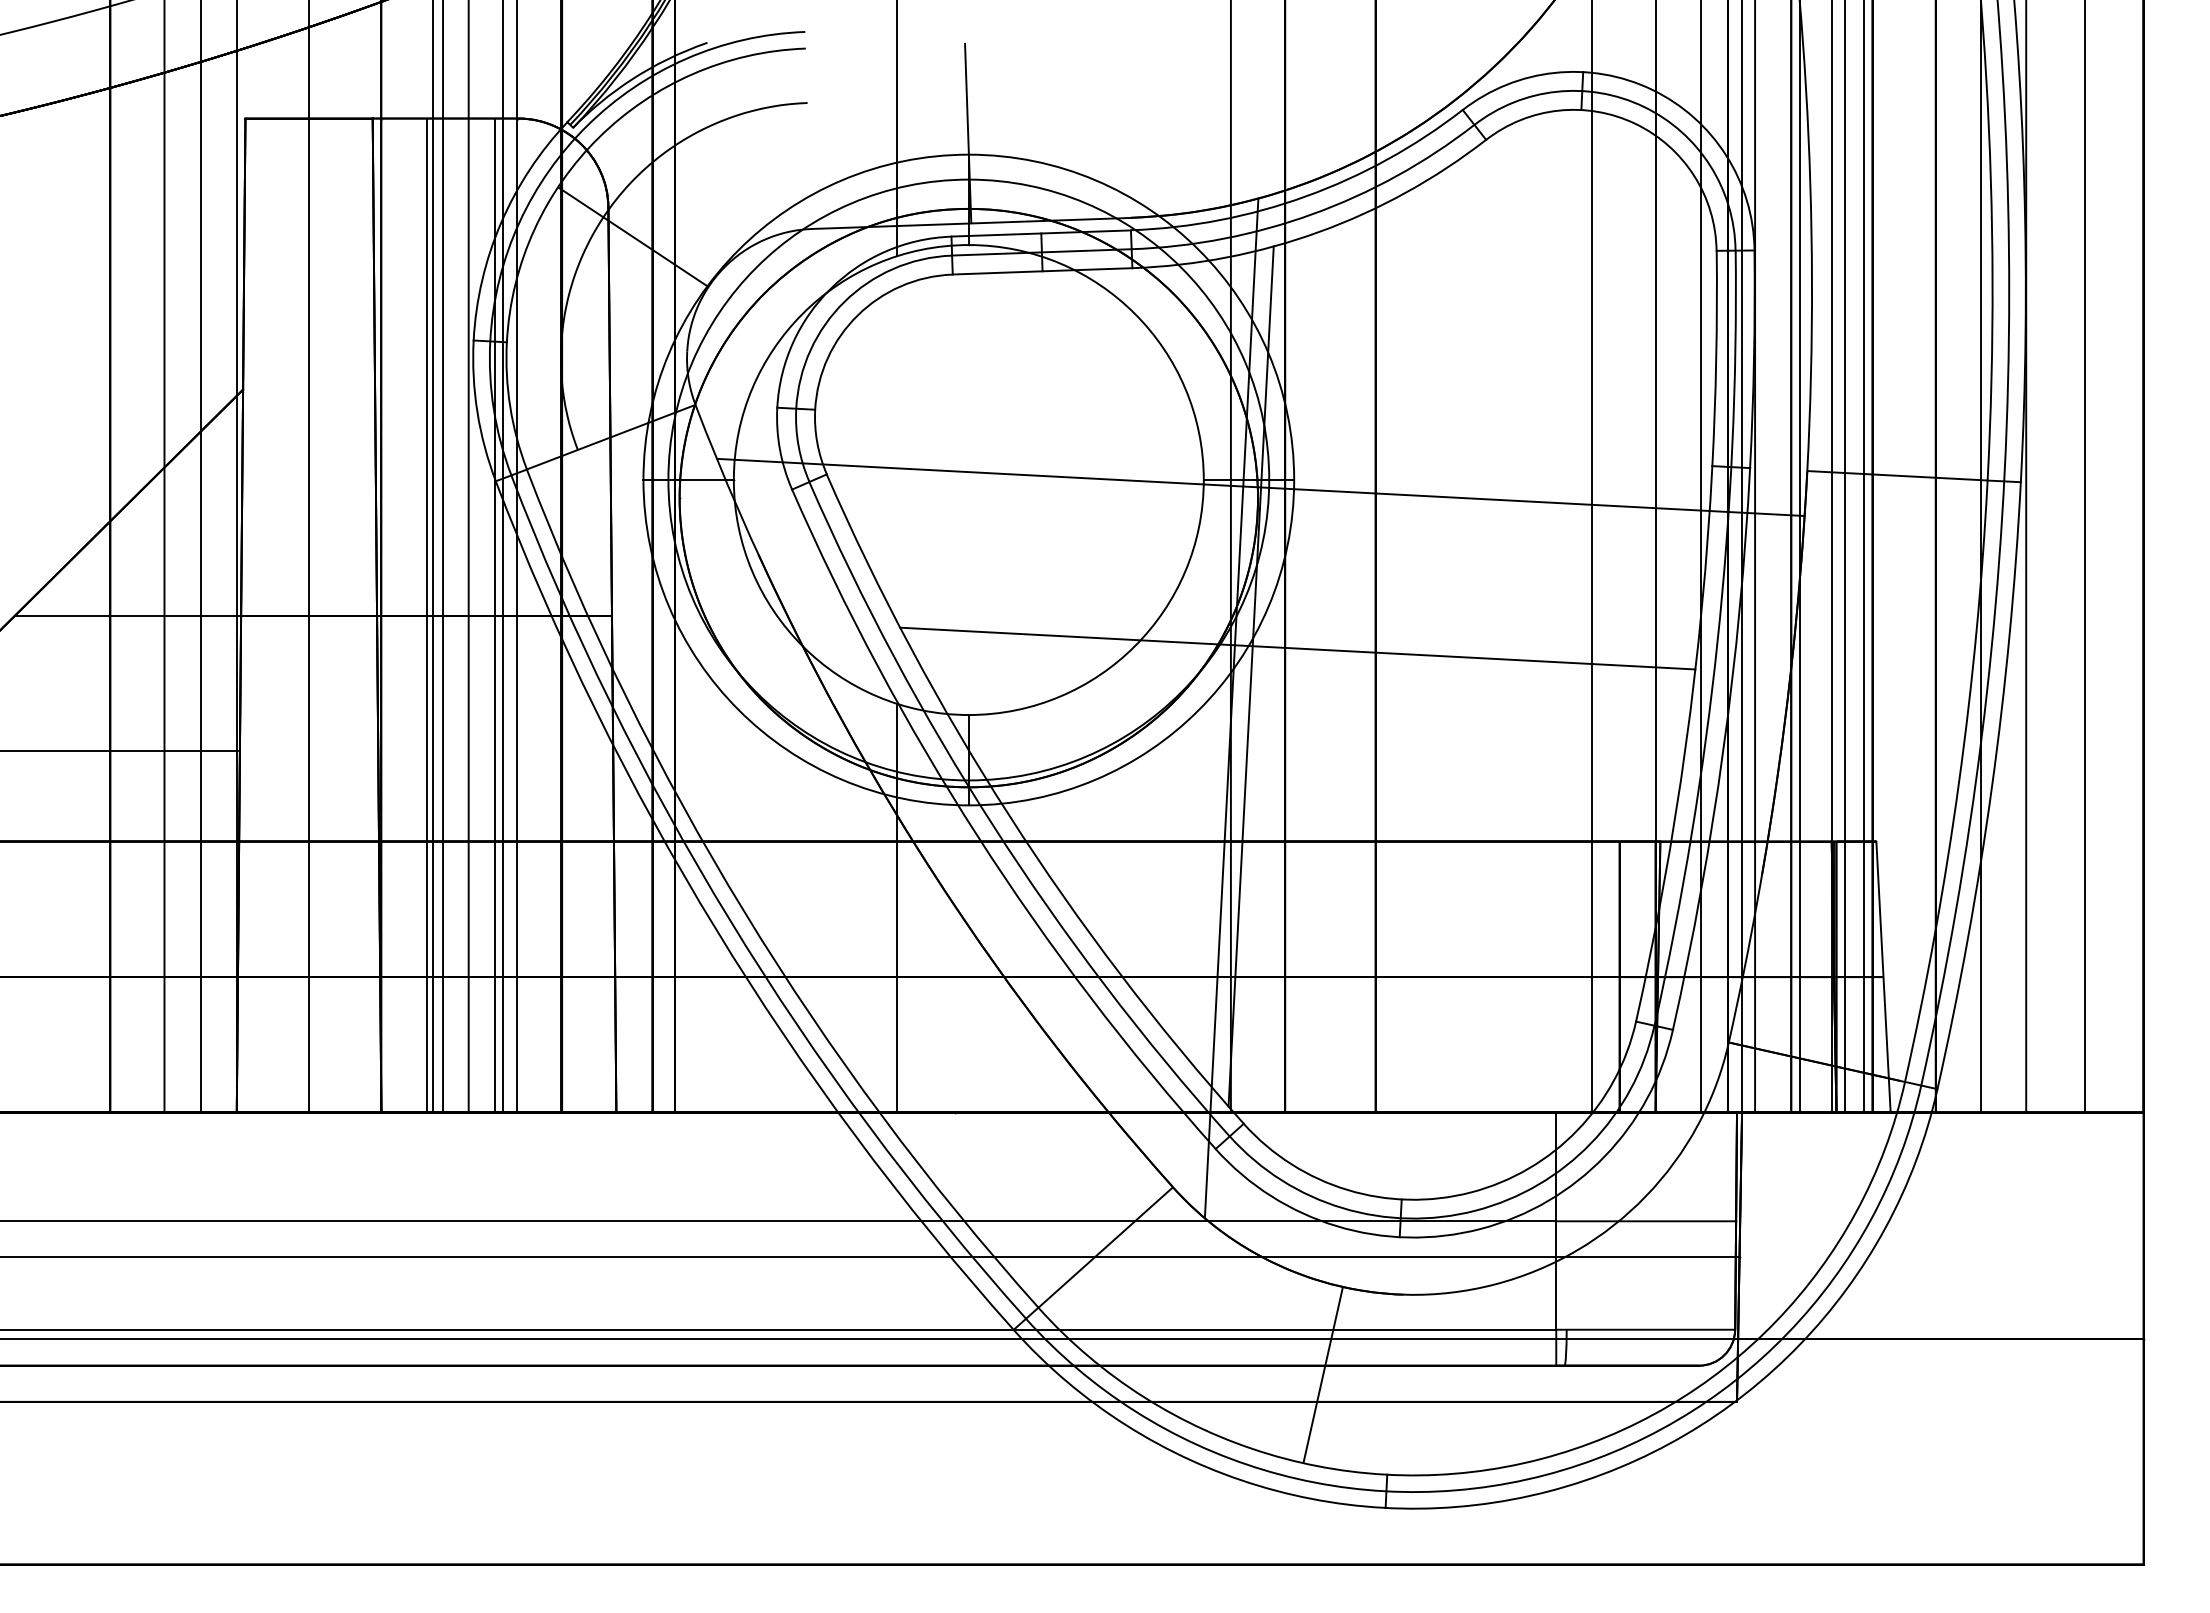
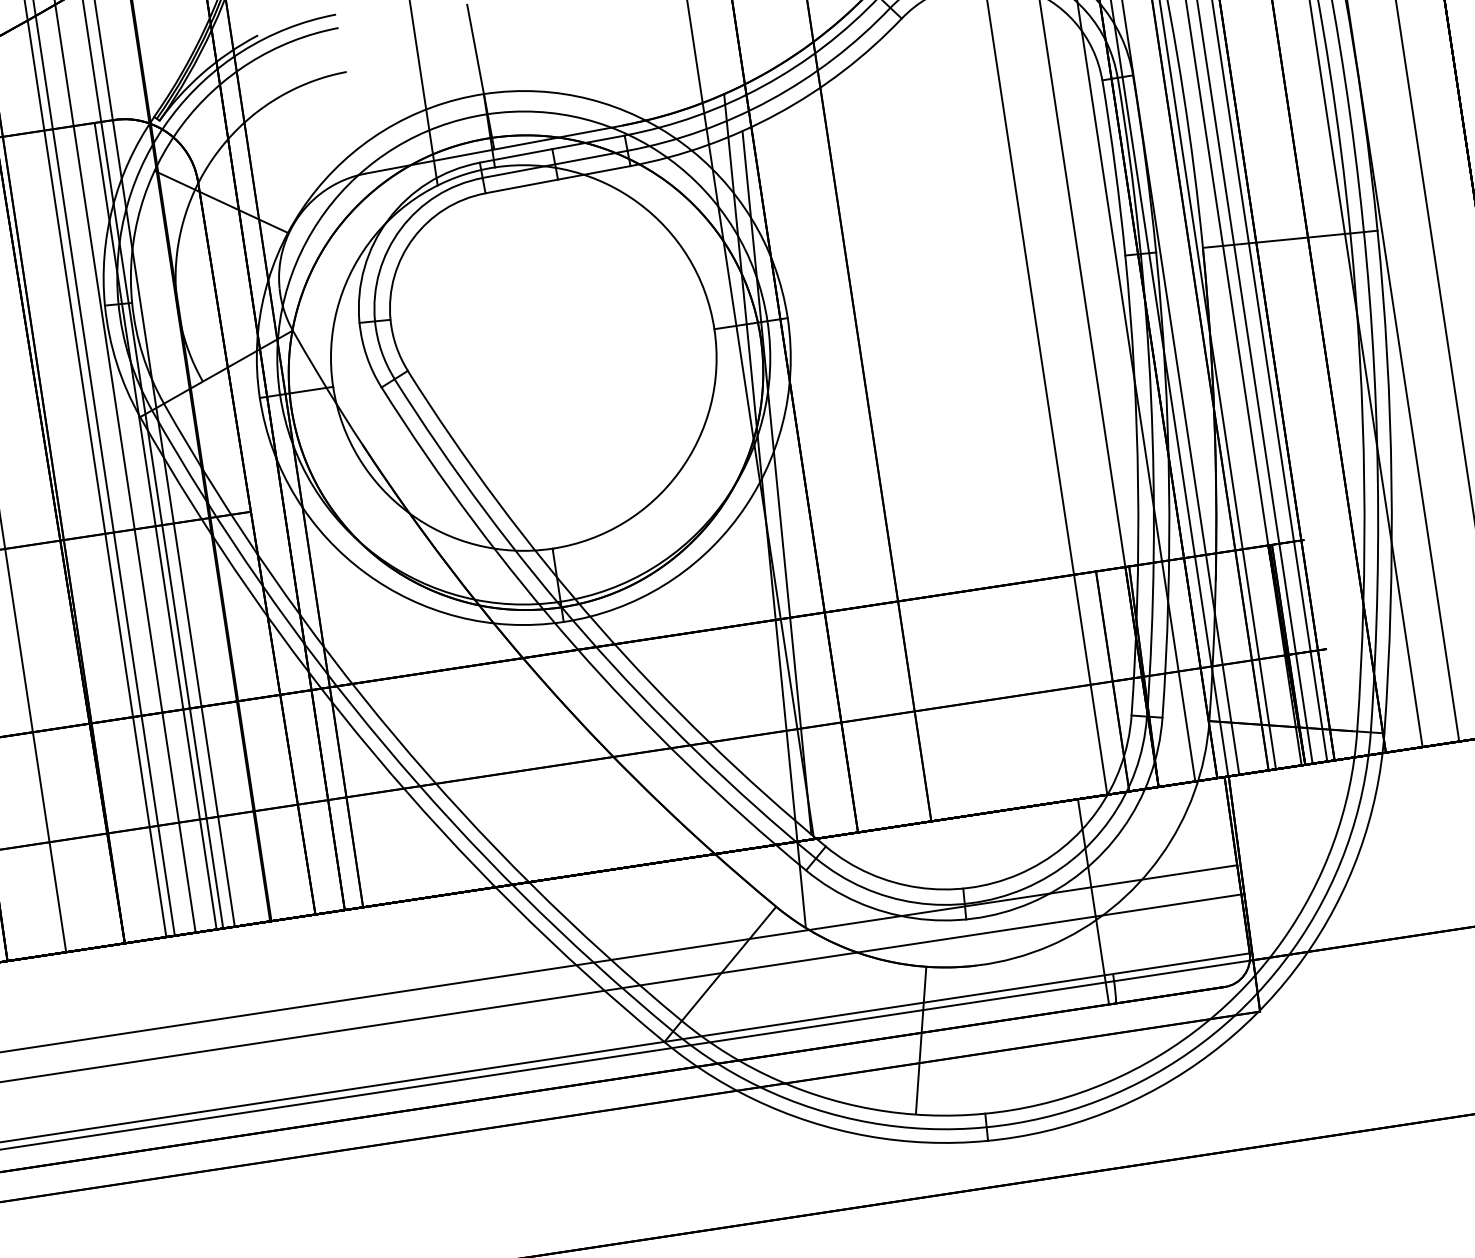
line: (1260, 487) -> (761, 328), removed
line: (426, 615) -> (100, 534), removed
line: (1297, 648) -> (811, 454), removed
line: (896, 907) -> (517, 713), removed
line: (1883, 976) -> (1326, 648), removed

